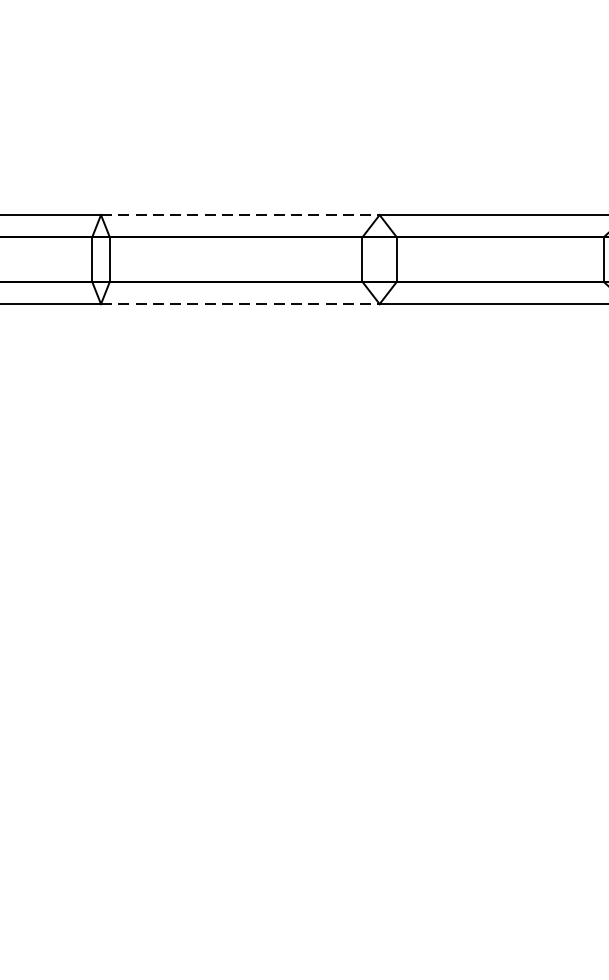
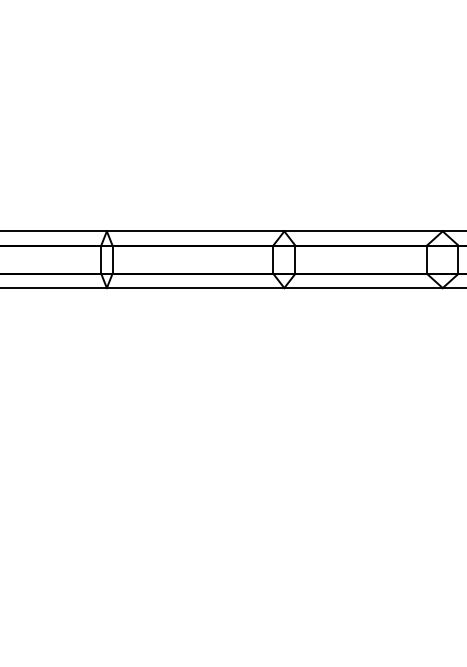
line: (240, 215) -> (195, 231), dashed -> solid
line: (240, 304) -> (195, 288), dashed -> solid

